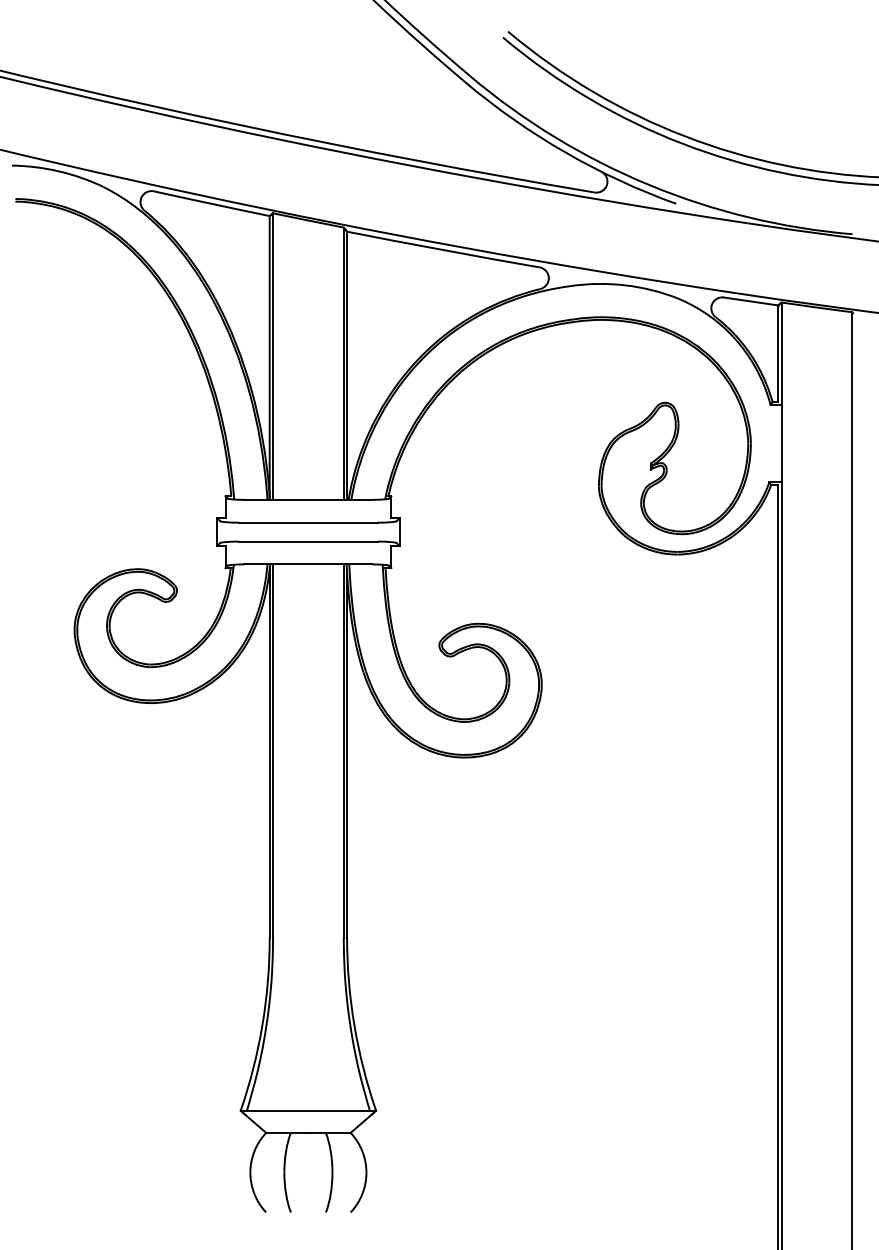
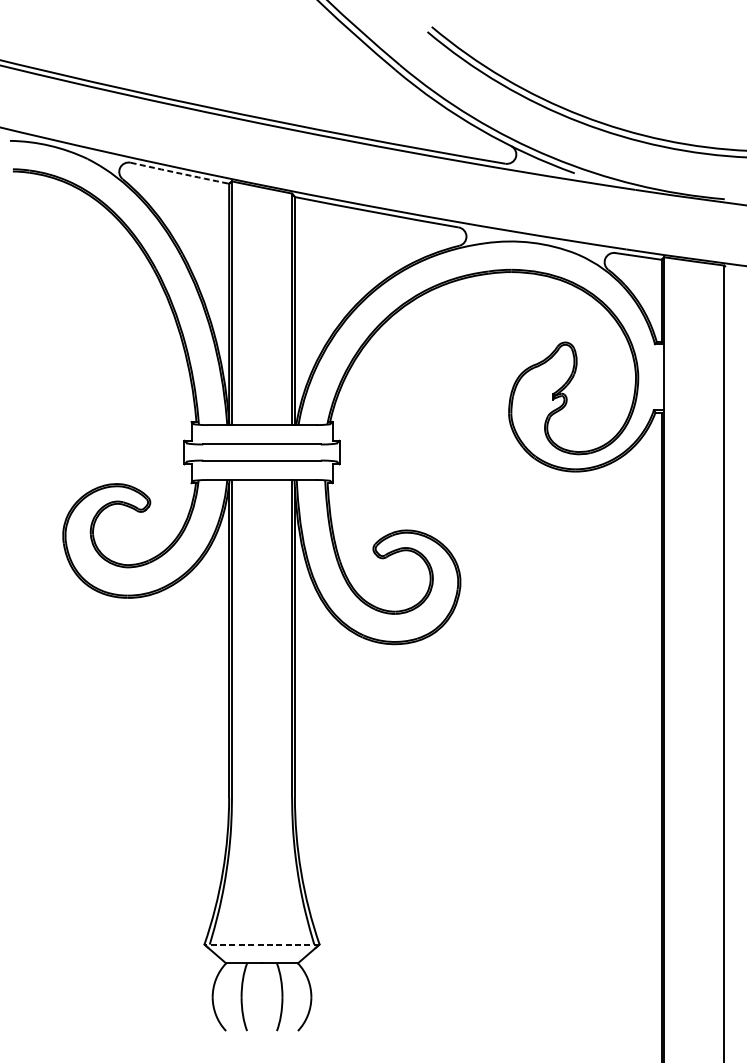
arc: (211, 203) -> (179, 173), solid -> dashed
line: (308, 1110) -> (262, 944), solid -> dashed

